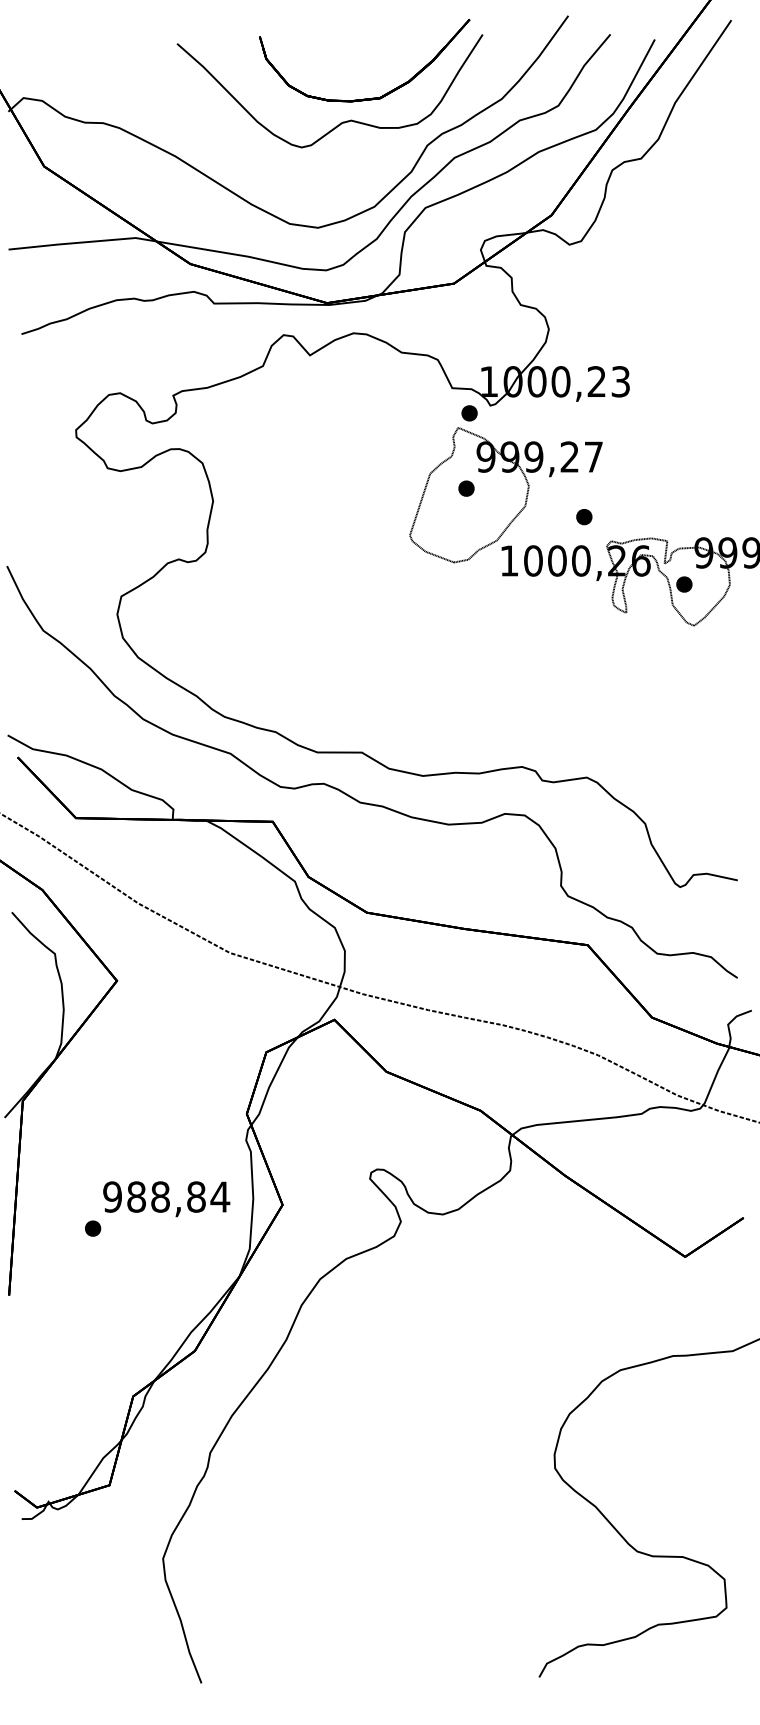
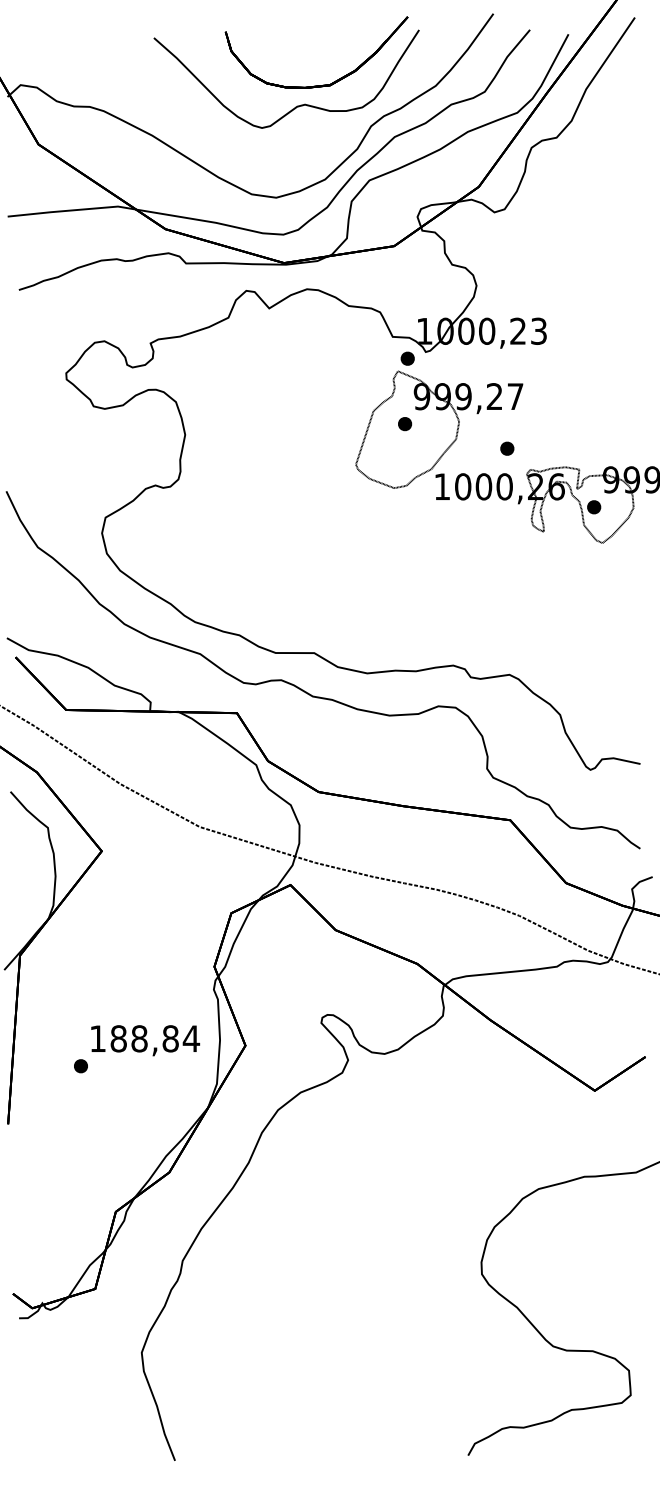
text: (112, 1196) -> (97, 1038), 988,84 -> 188,84

